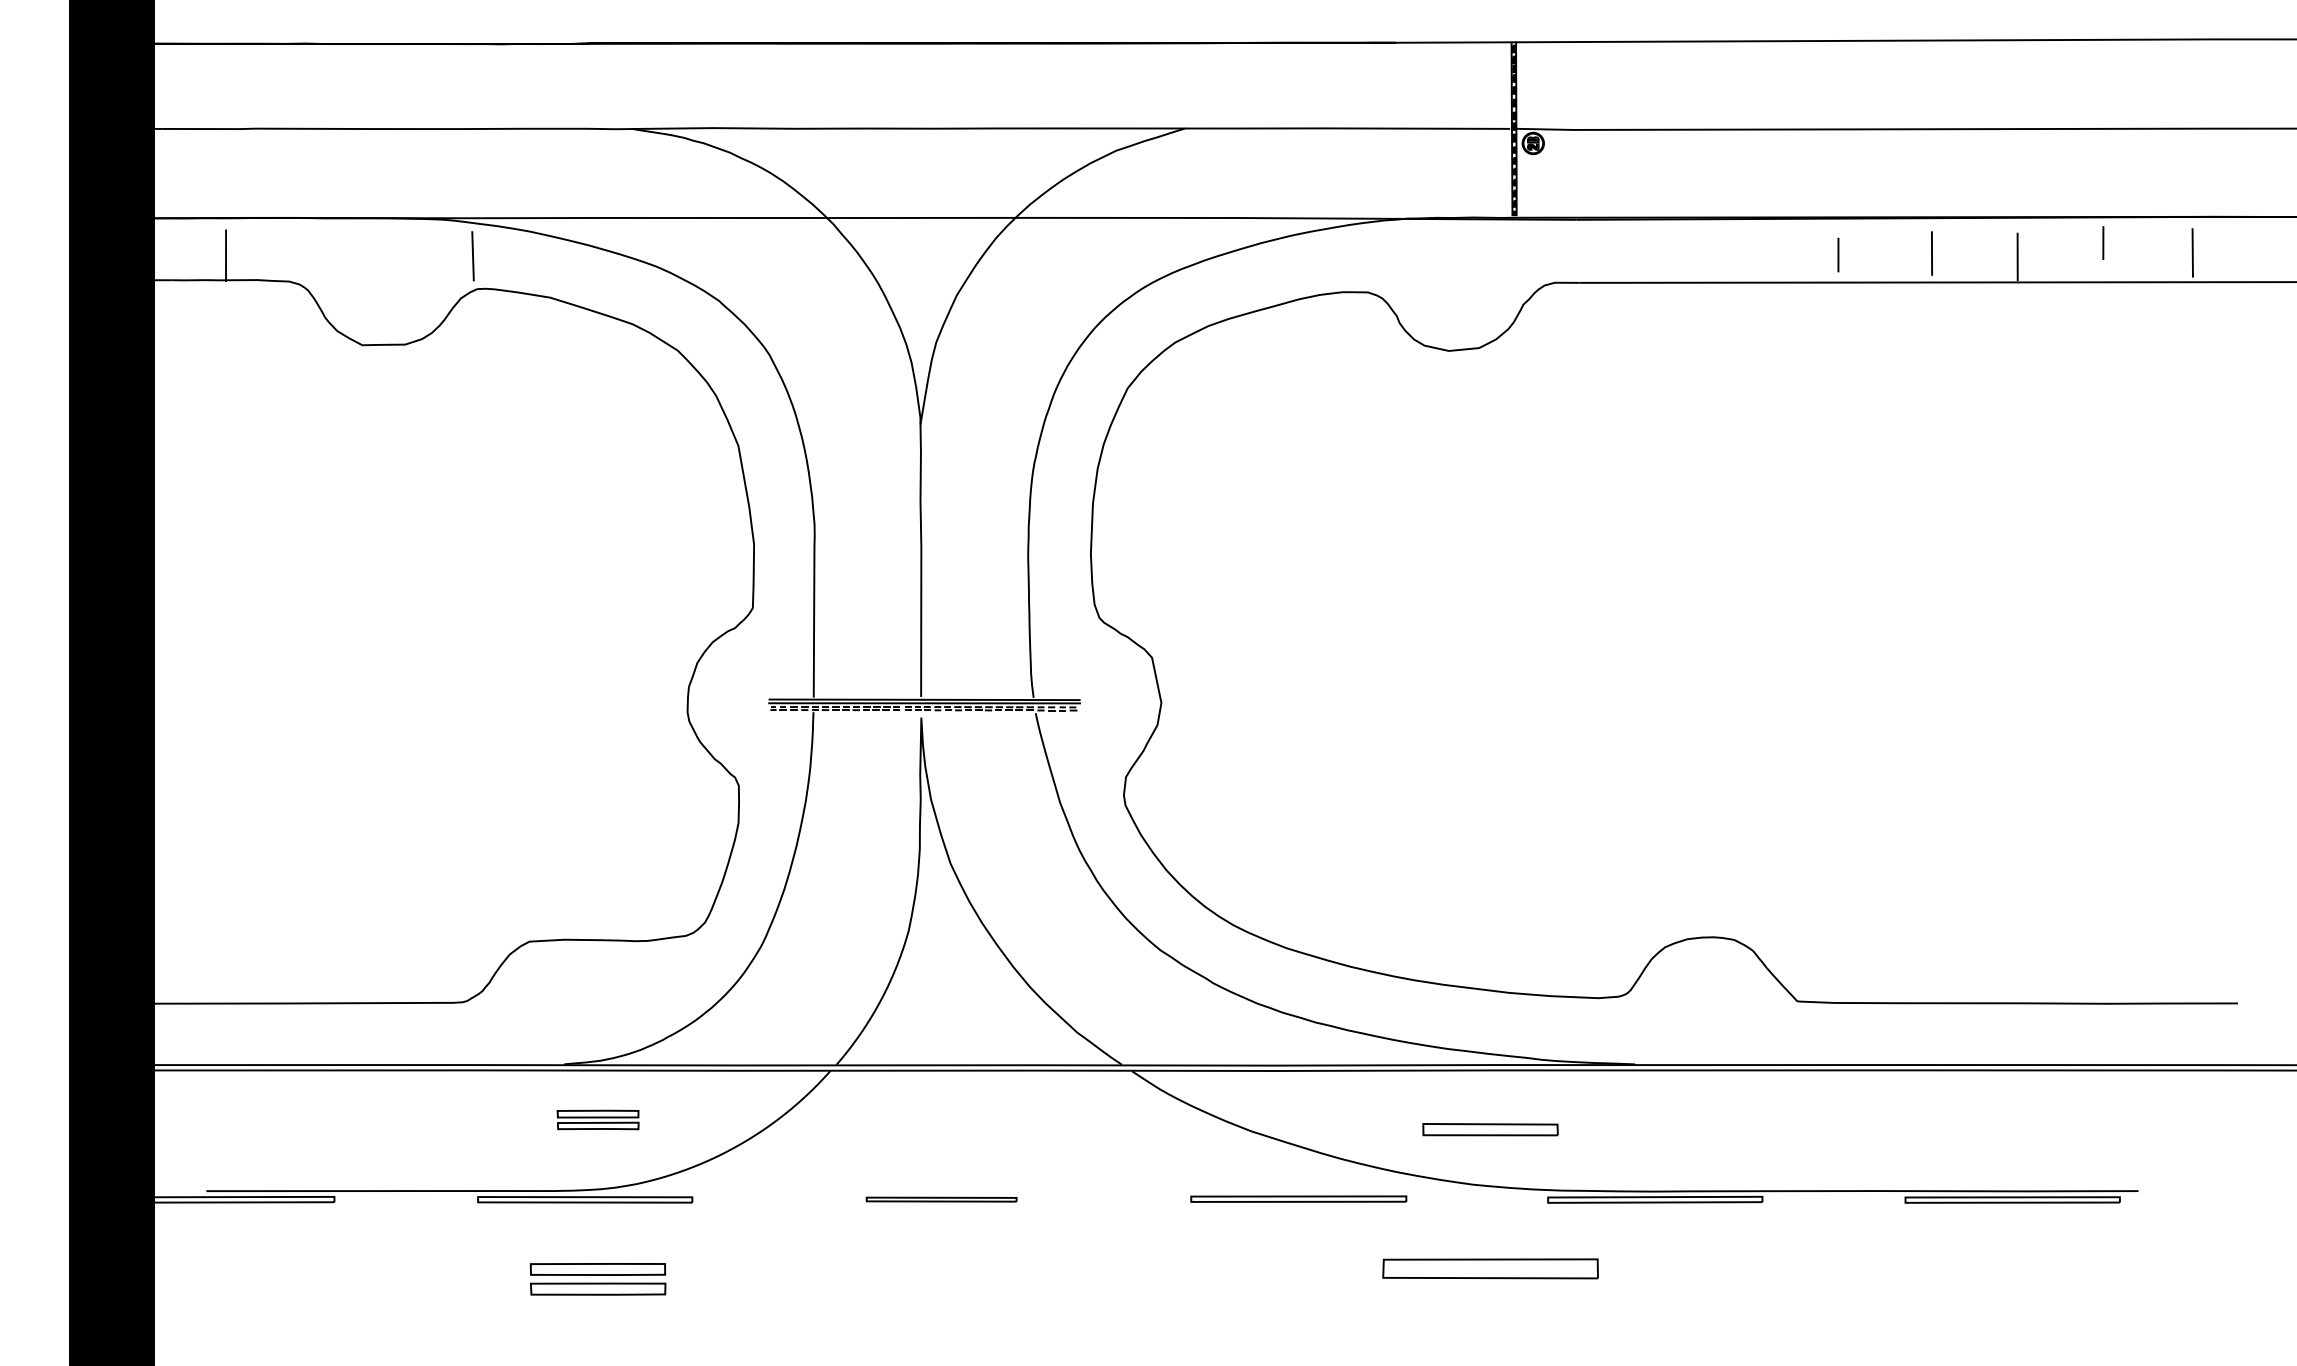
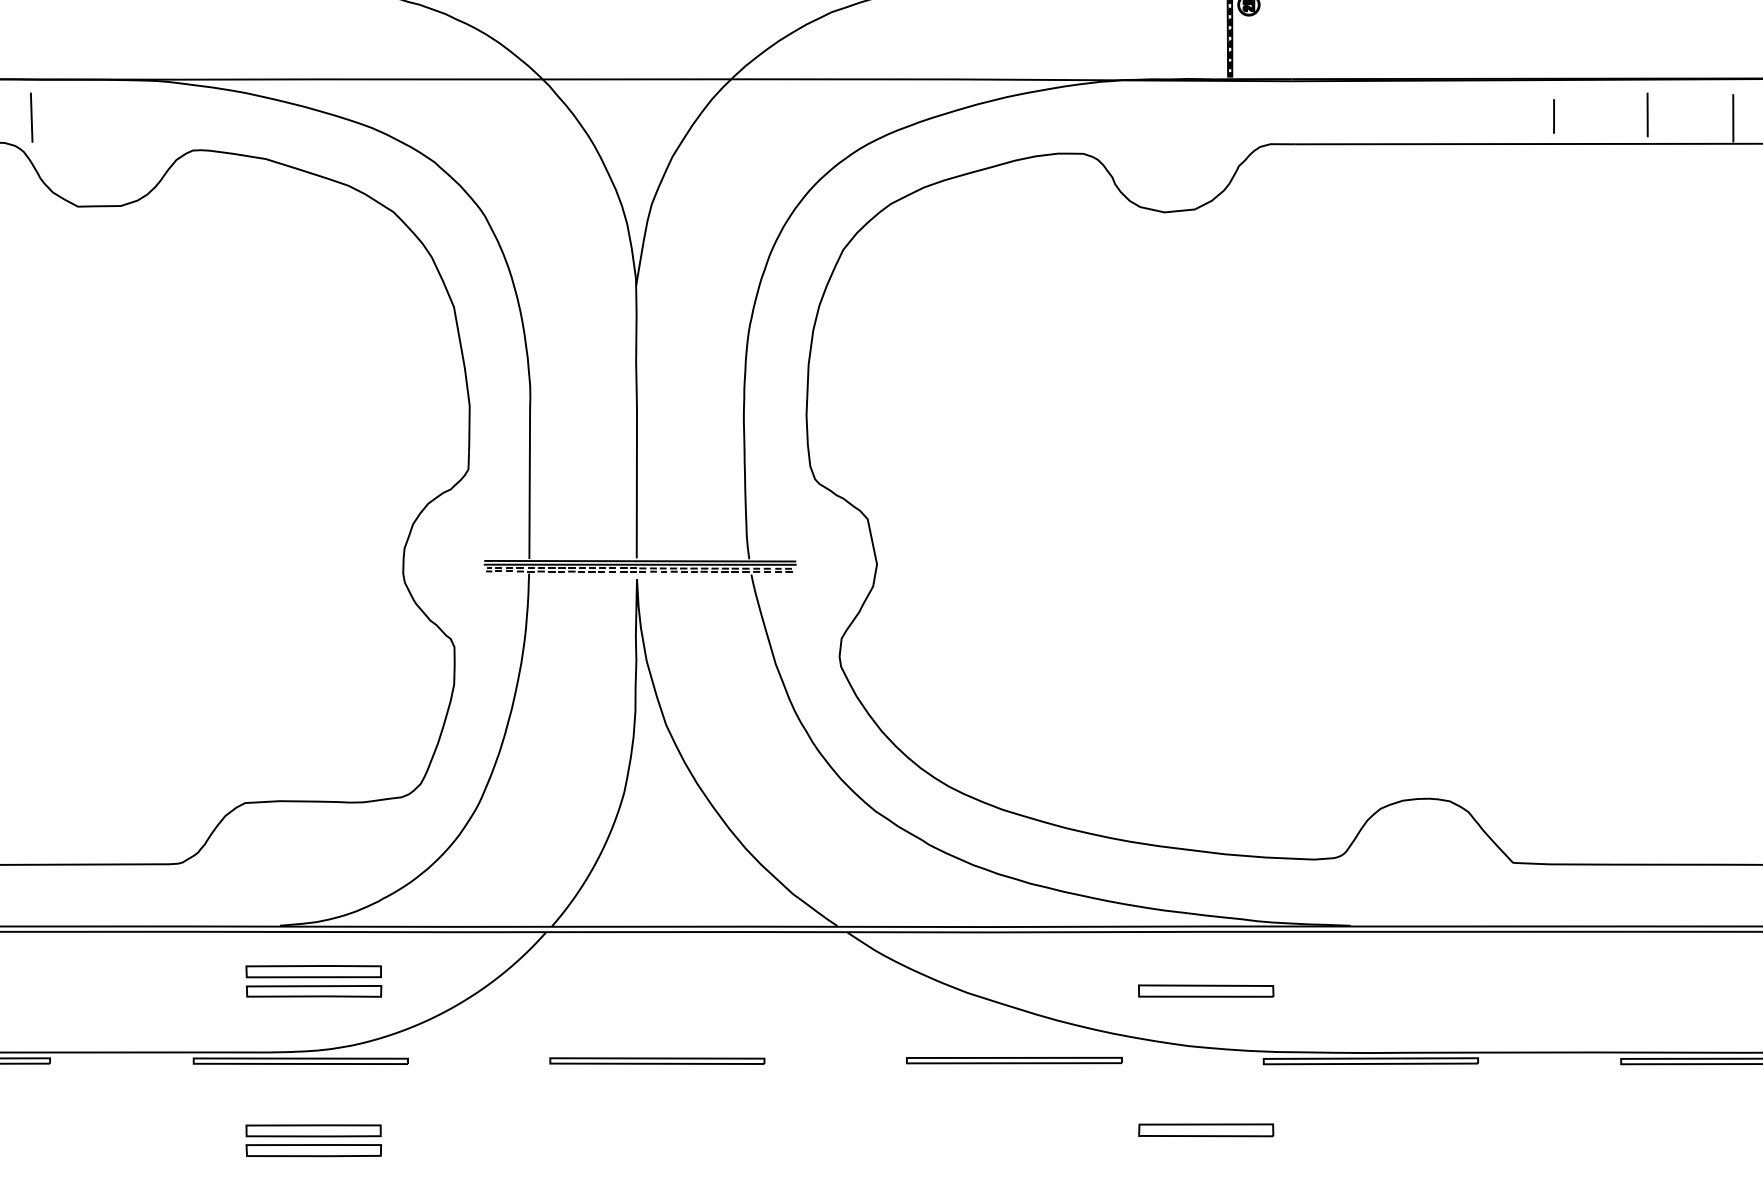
line: (472, 256) -> (31, 117), moved
part: (597, 1119) -> (313, 980), size x1.67
part: (941, 1199) -> (657, 1060), size x1.43
part: (1490, 1268) -> (1206, 1129), size x0.62

